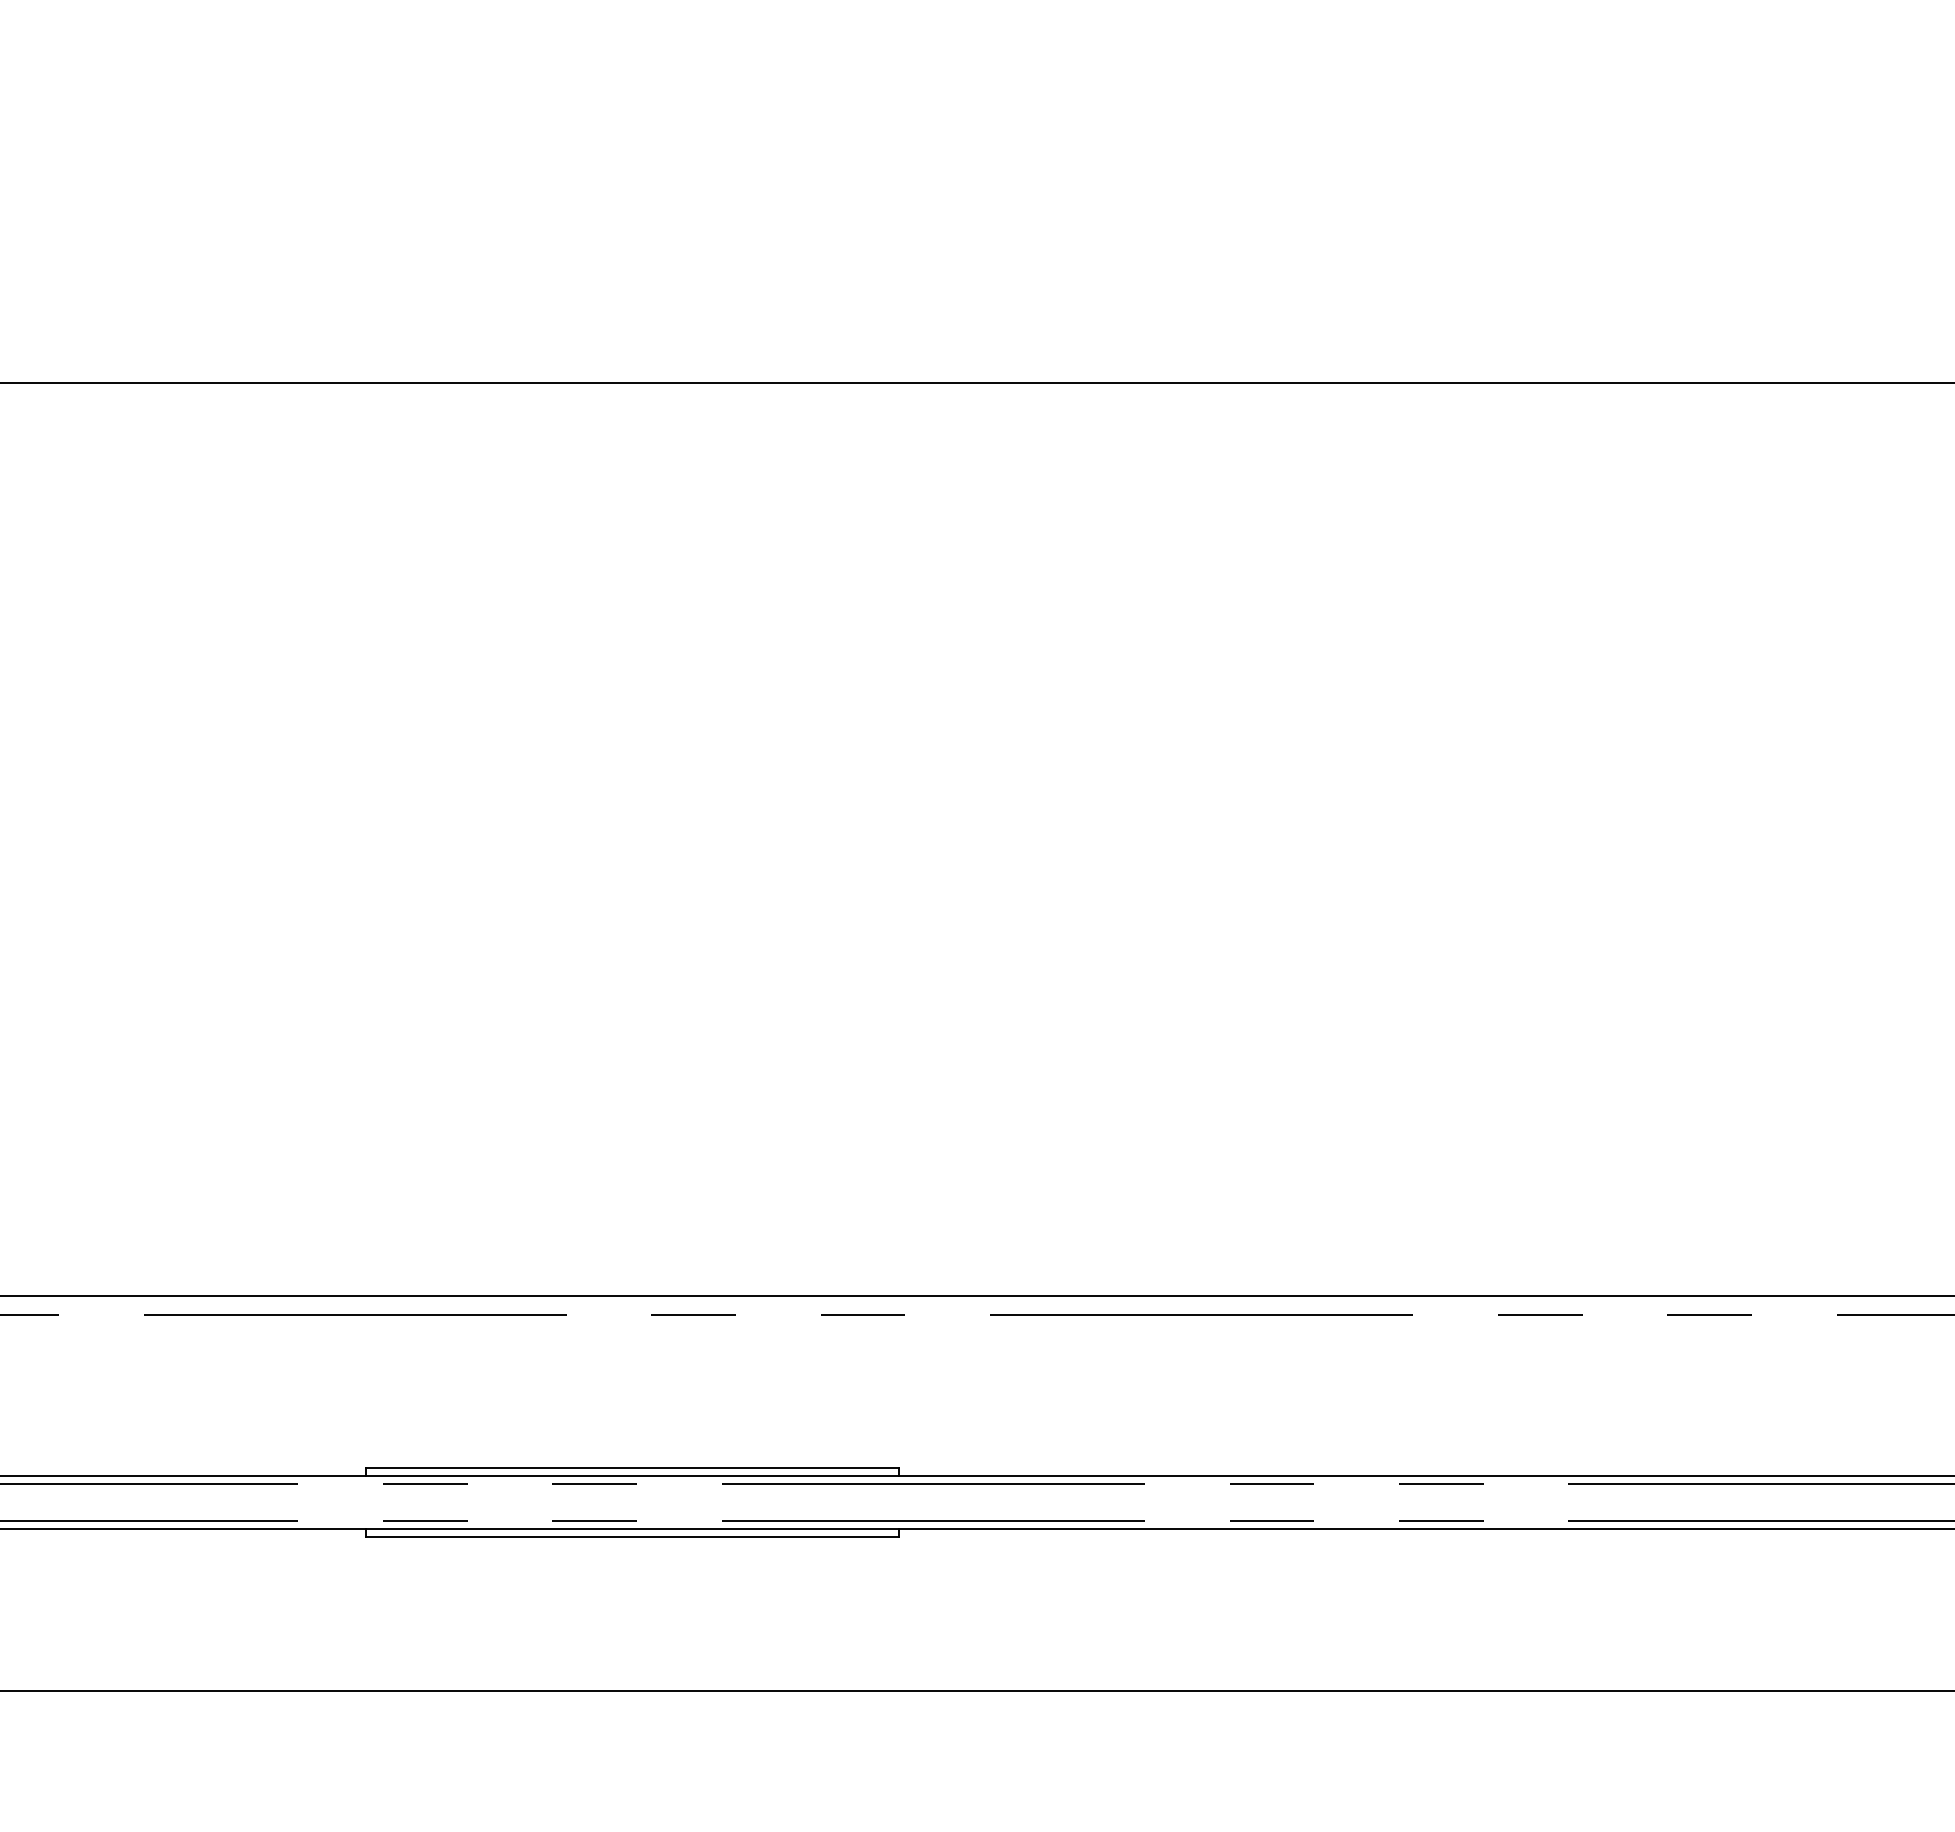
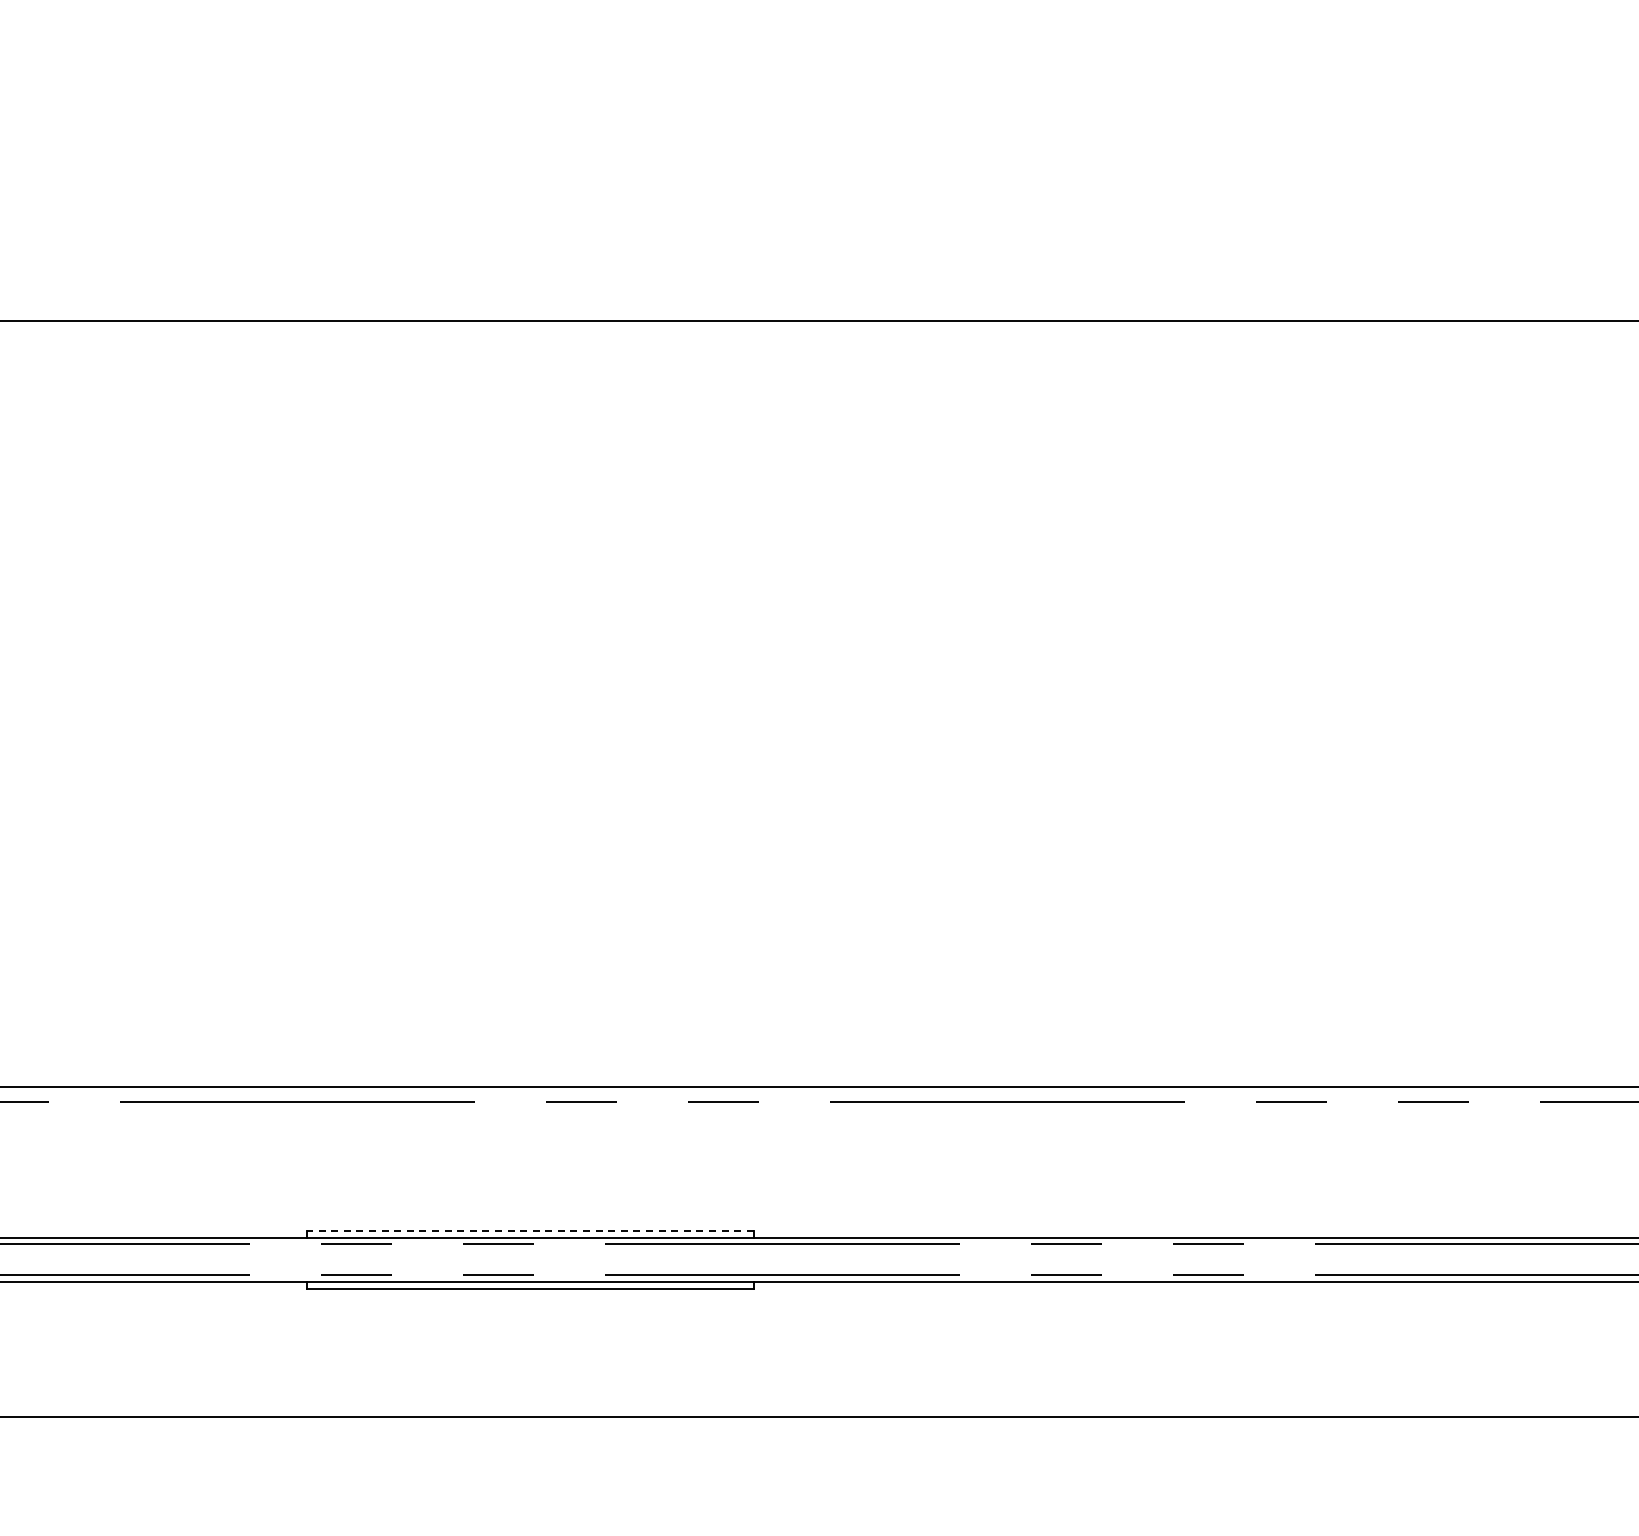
line: (632, 1467) -> (530, 1230), solid -> dashed

